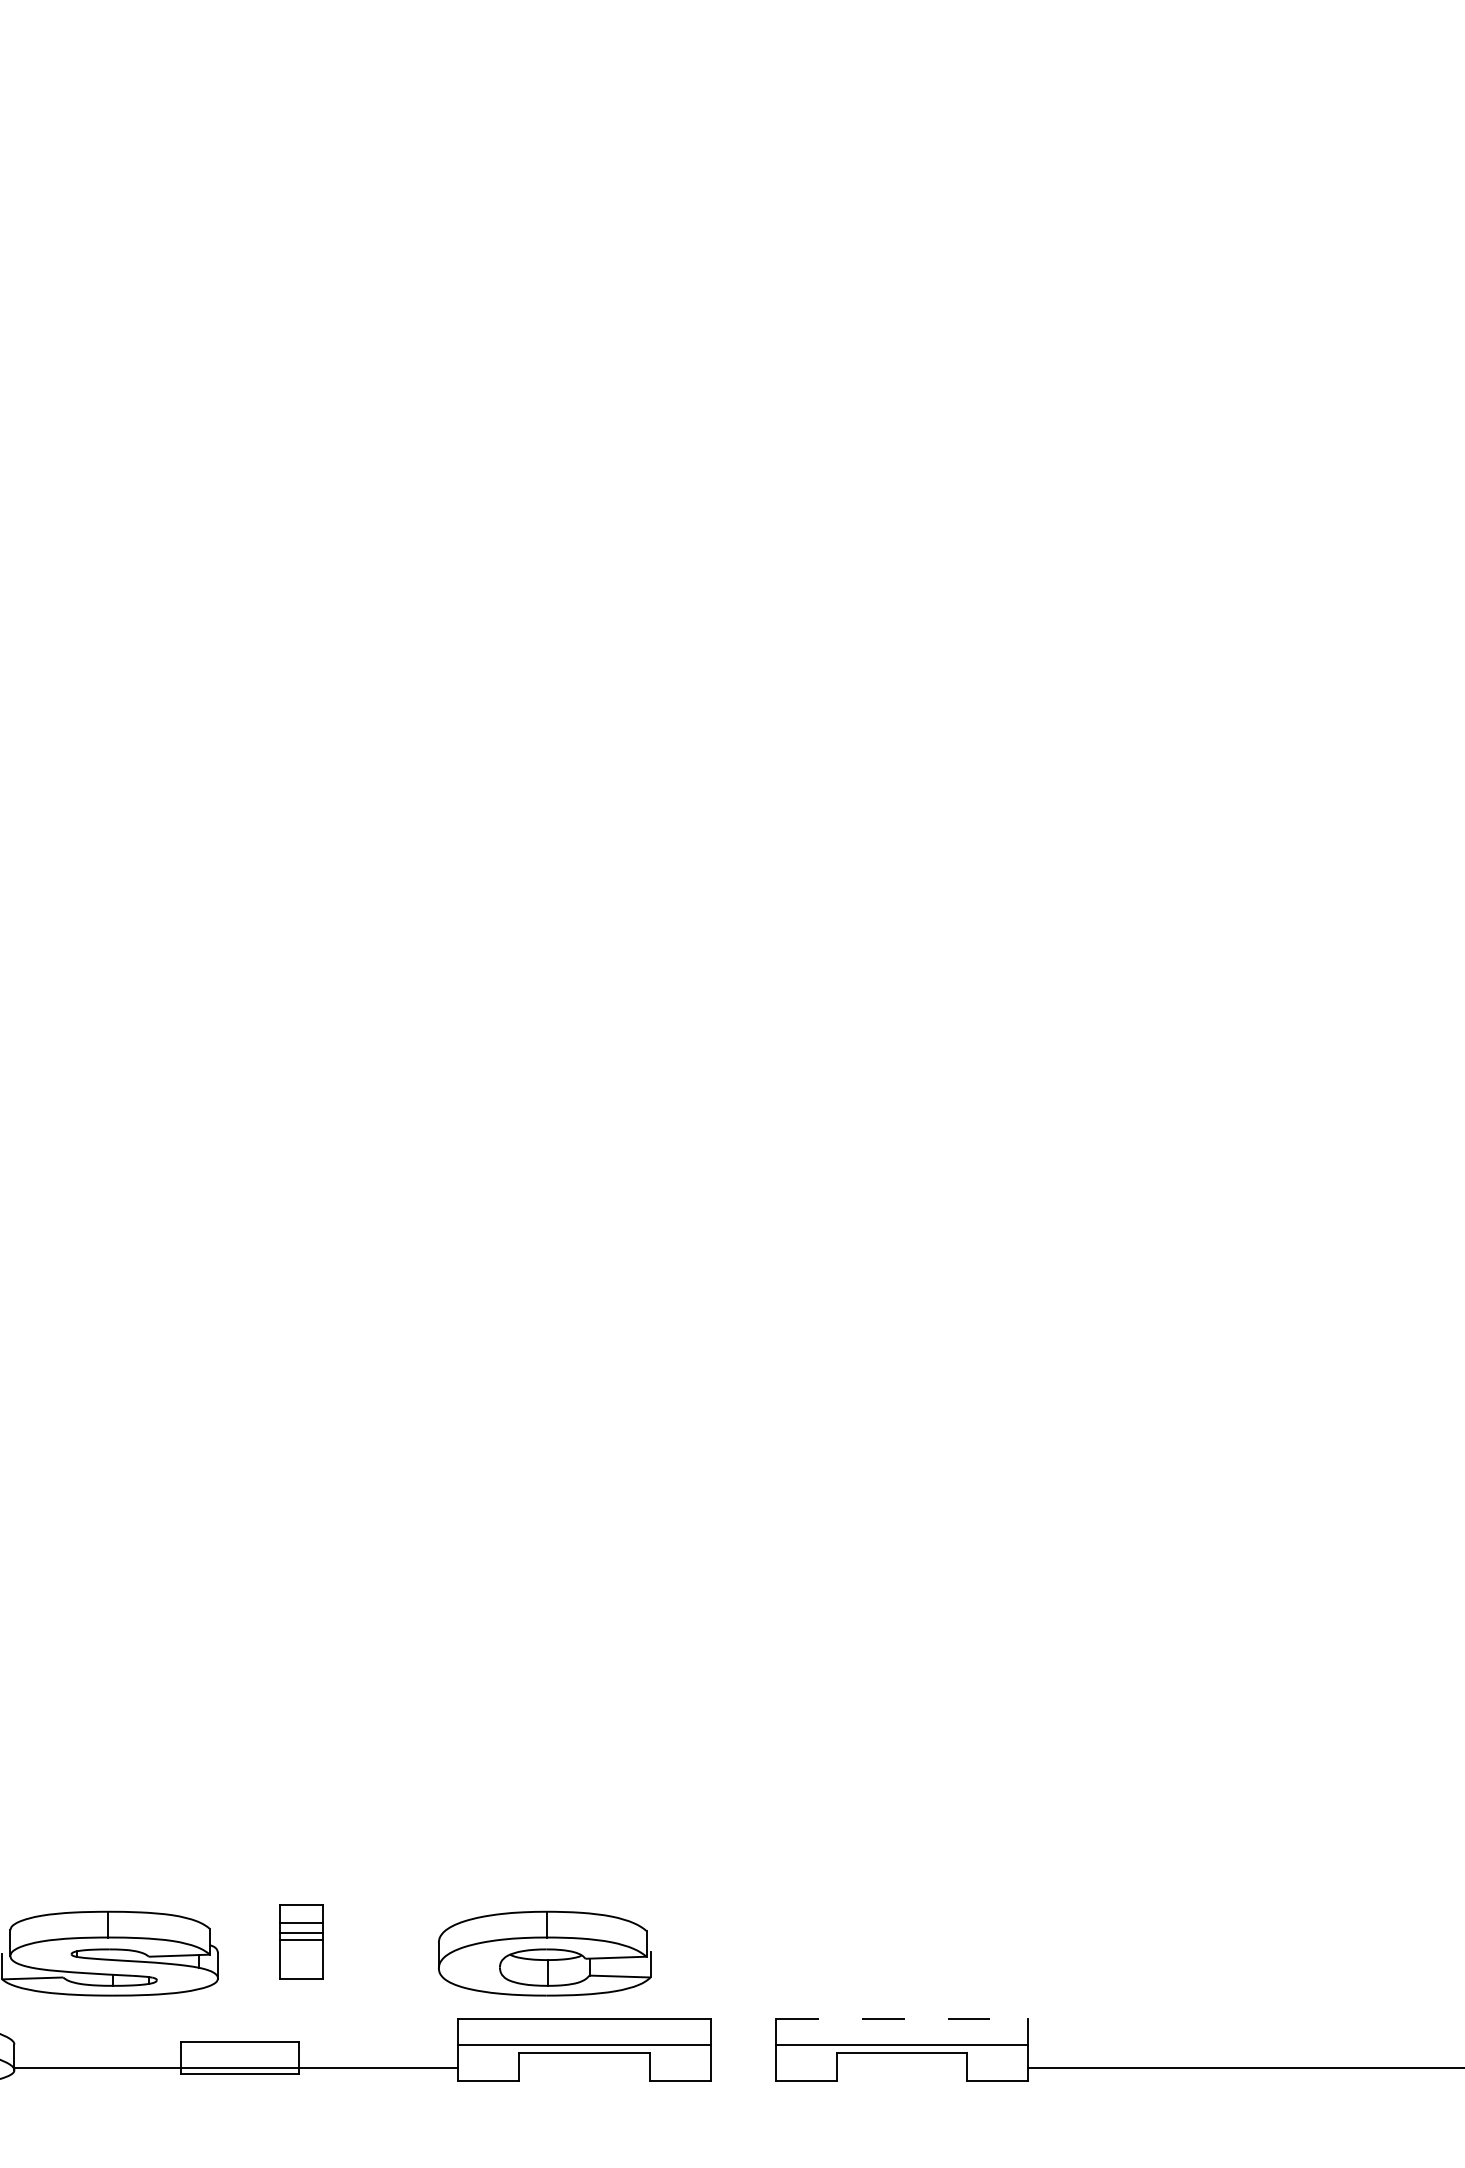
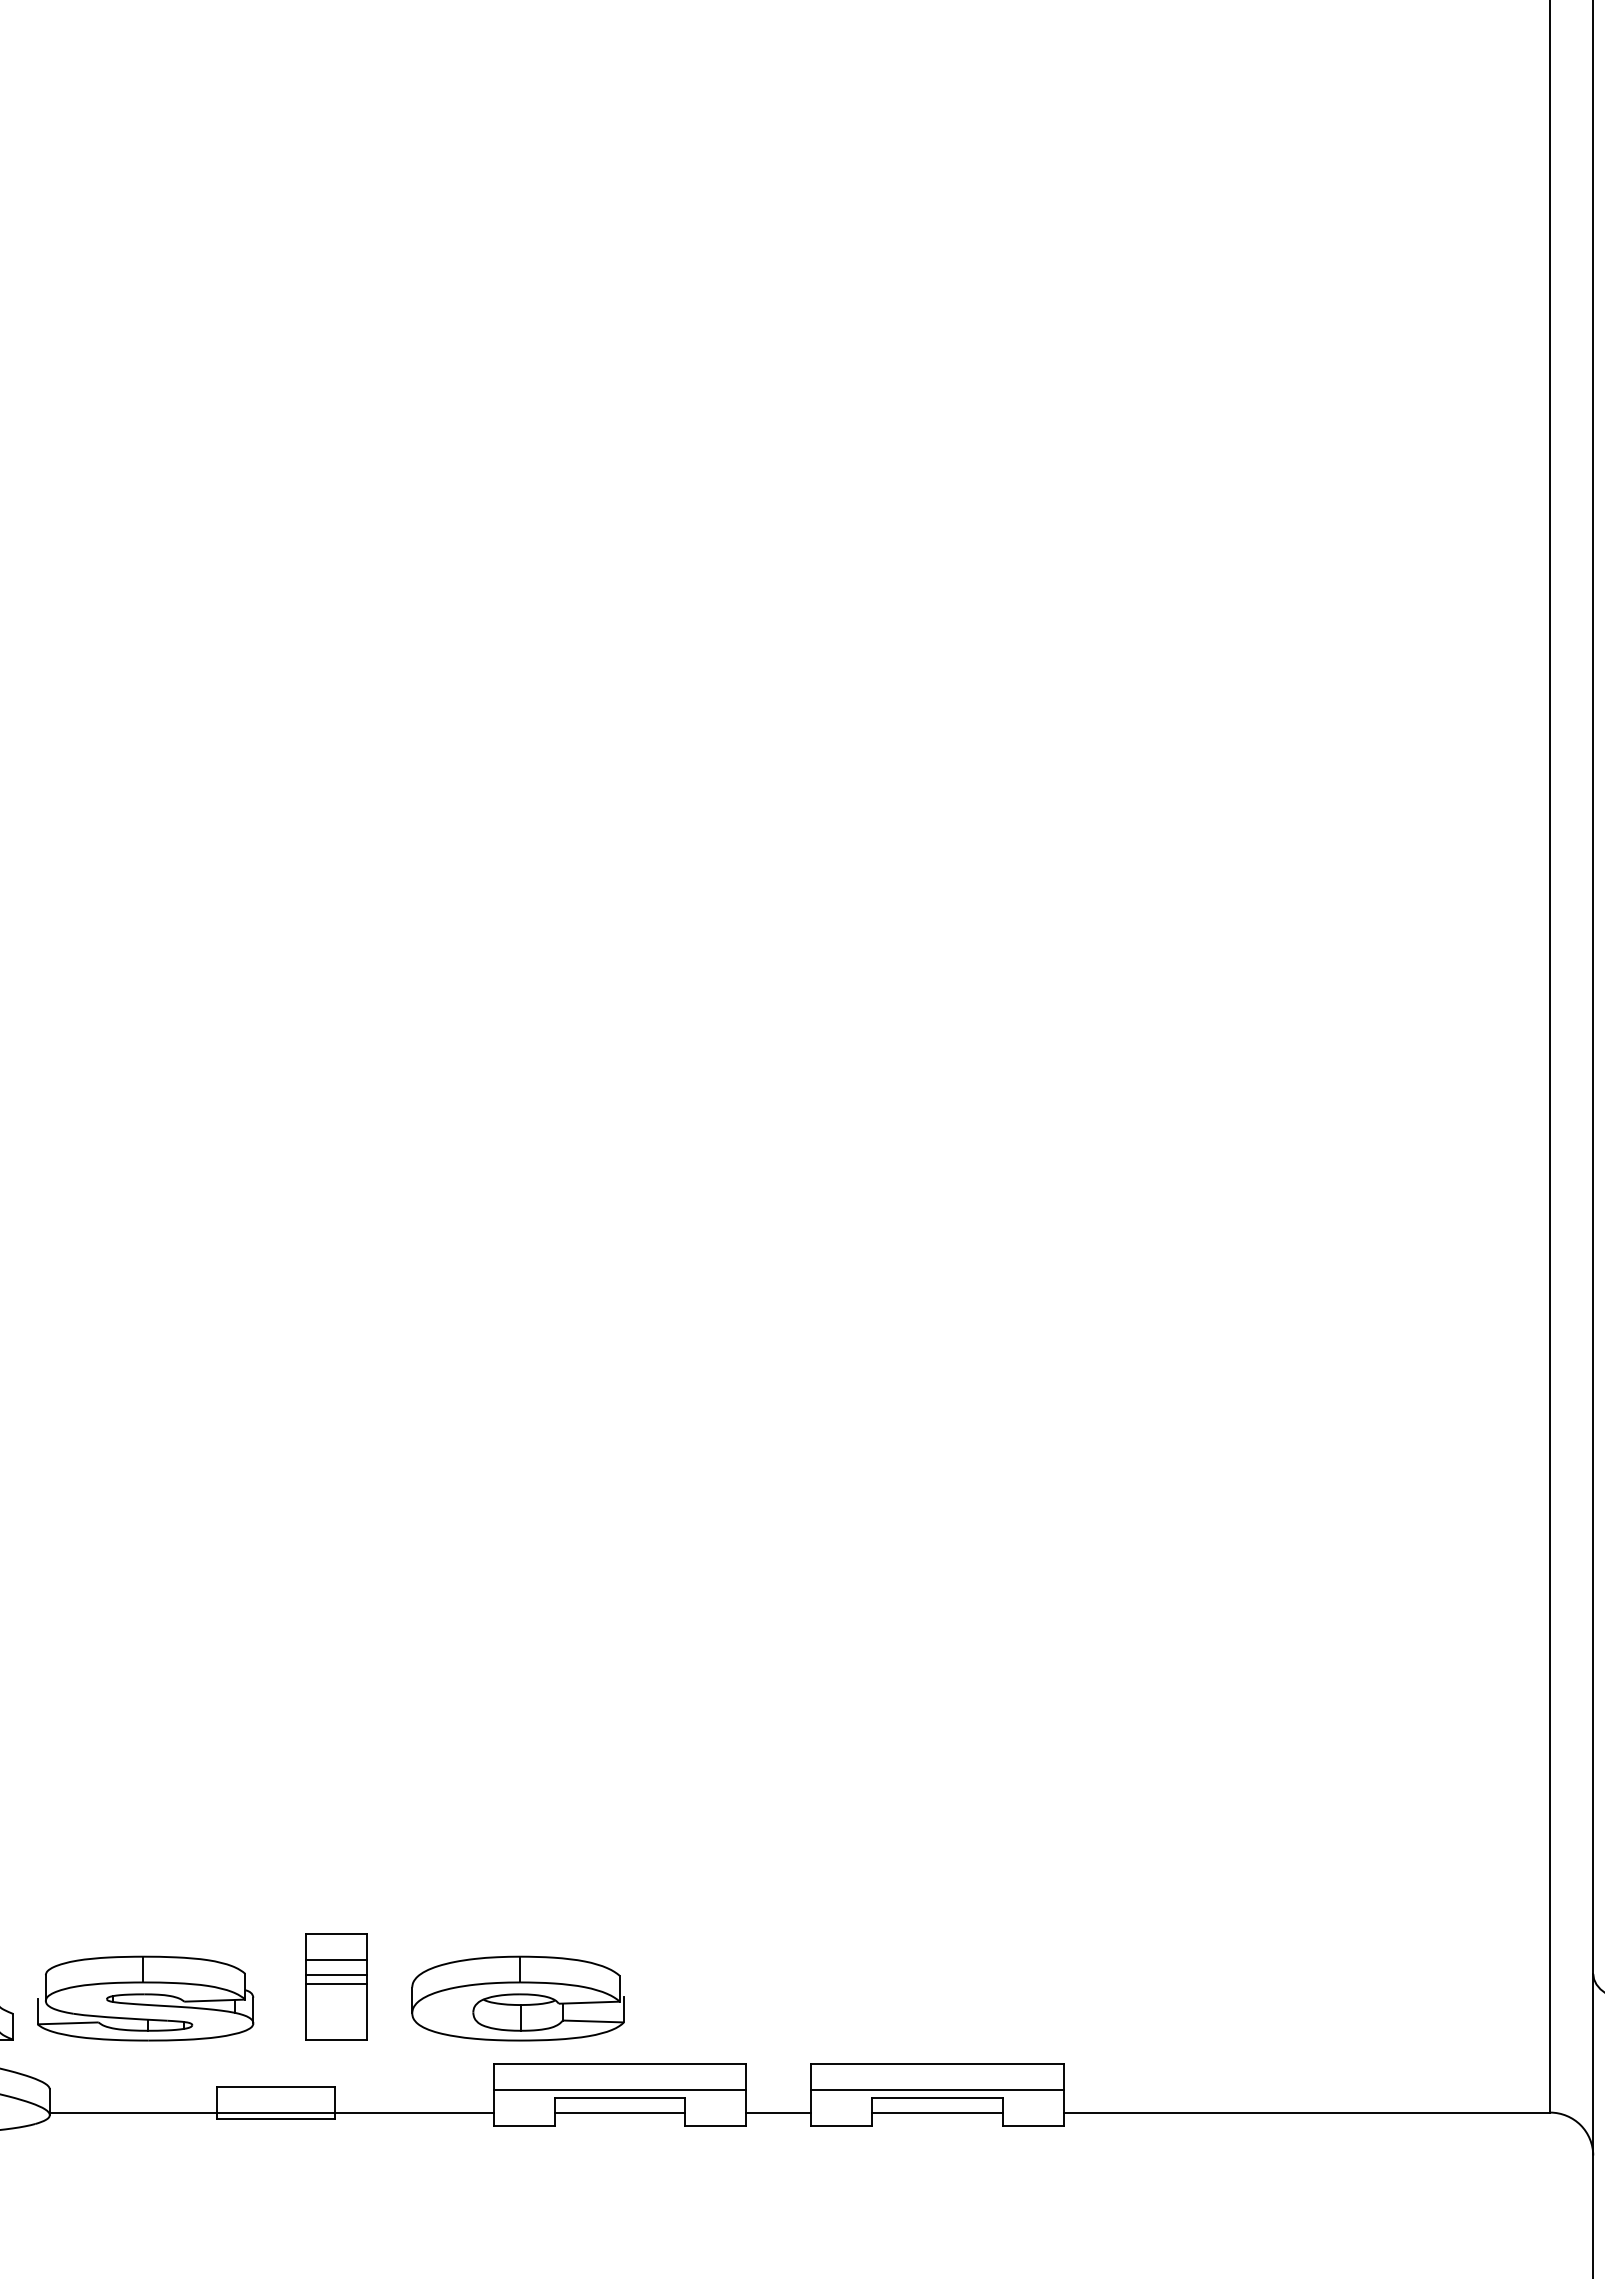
part: (301, 1941) -> (336, 1986), size x1.43
part: (544, 1953) -> (517, 1998), moved
line: (902, 2019) -> (937, 2064), dashed -> solid
line: (584, 2067) -> (619, 2112), added
line: (743, 2067) -> (778, 2112), added
line: (902, 2067) -> (937, 2112), added

